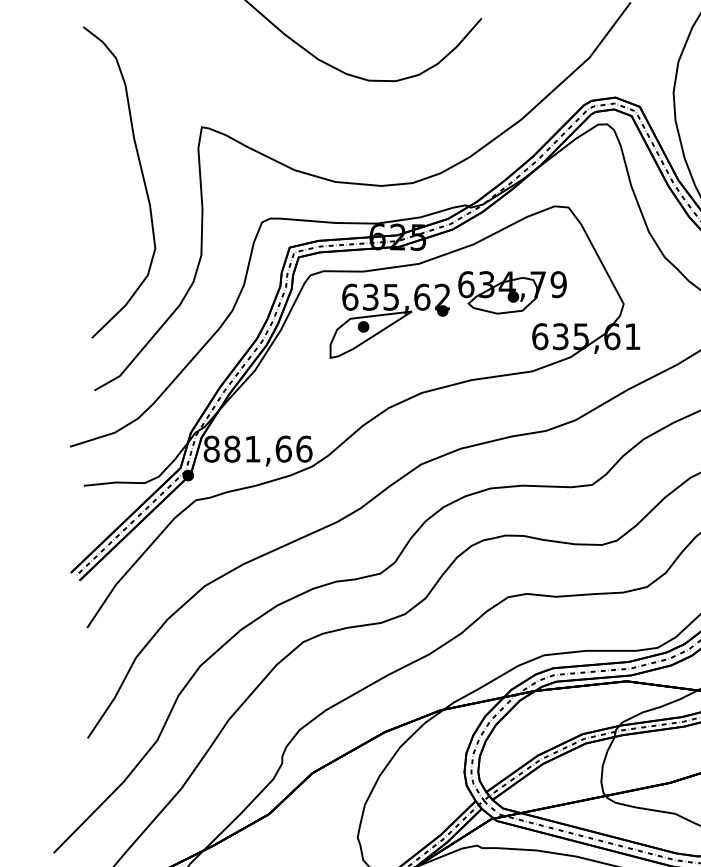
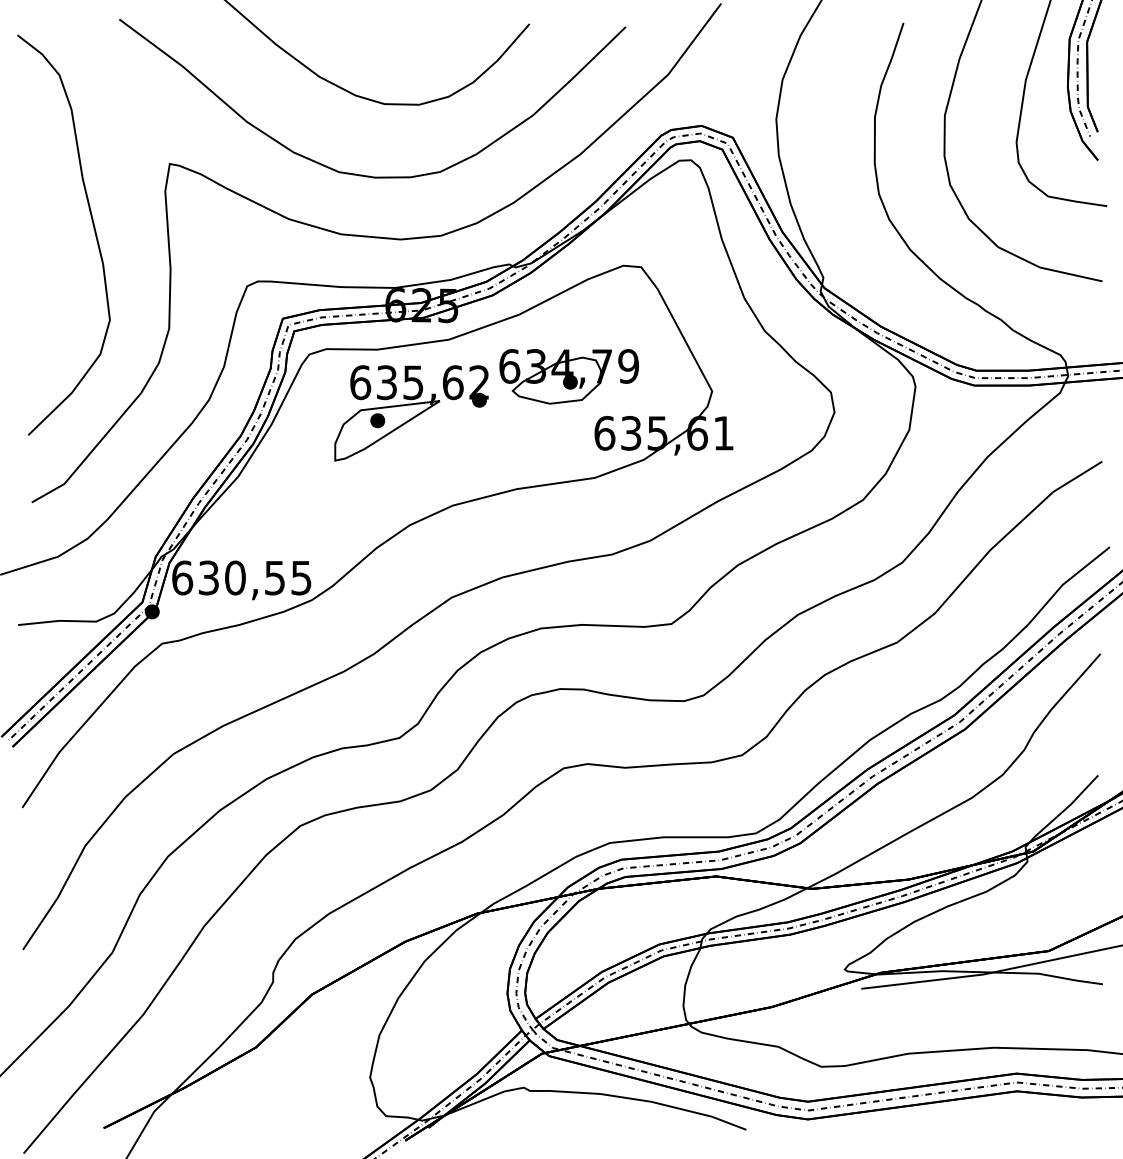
curve: (351, 135) -> (362, 174), added
text: (258, 448) -> (242, 577), 881,66 -> 630,55

